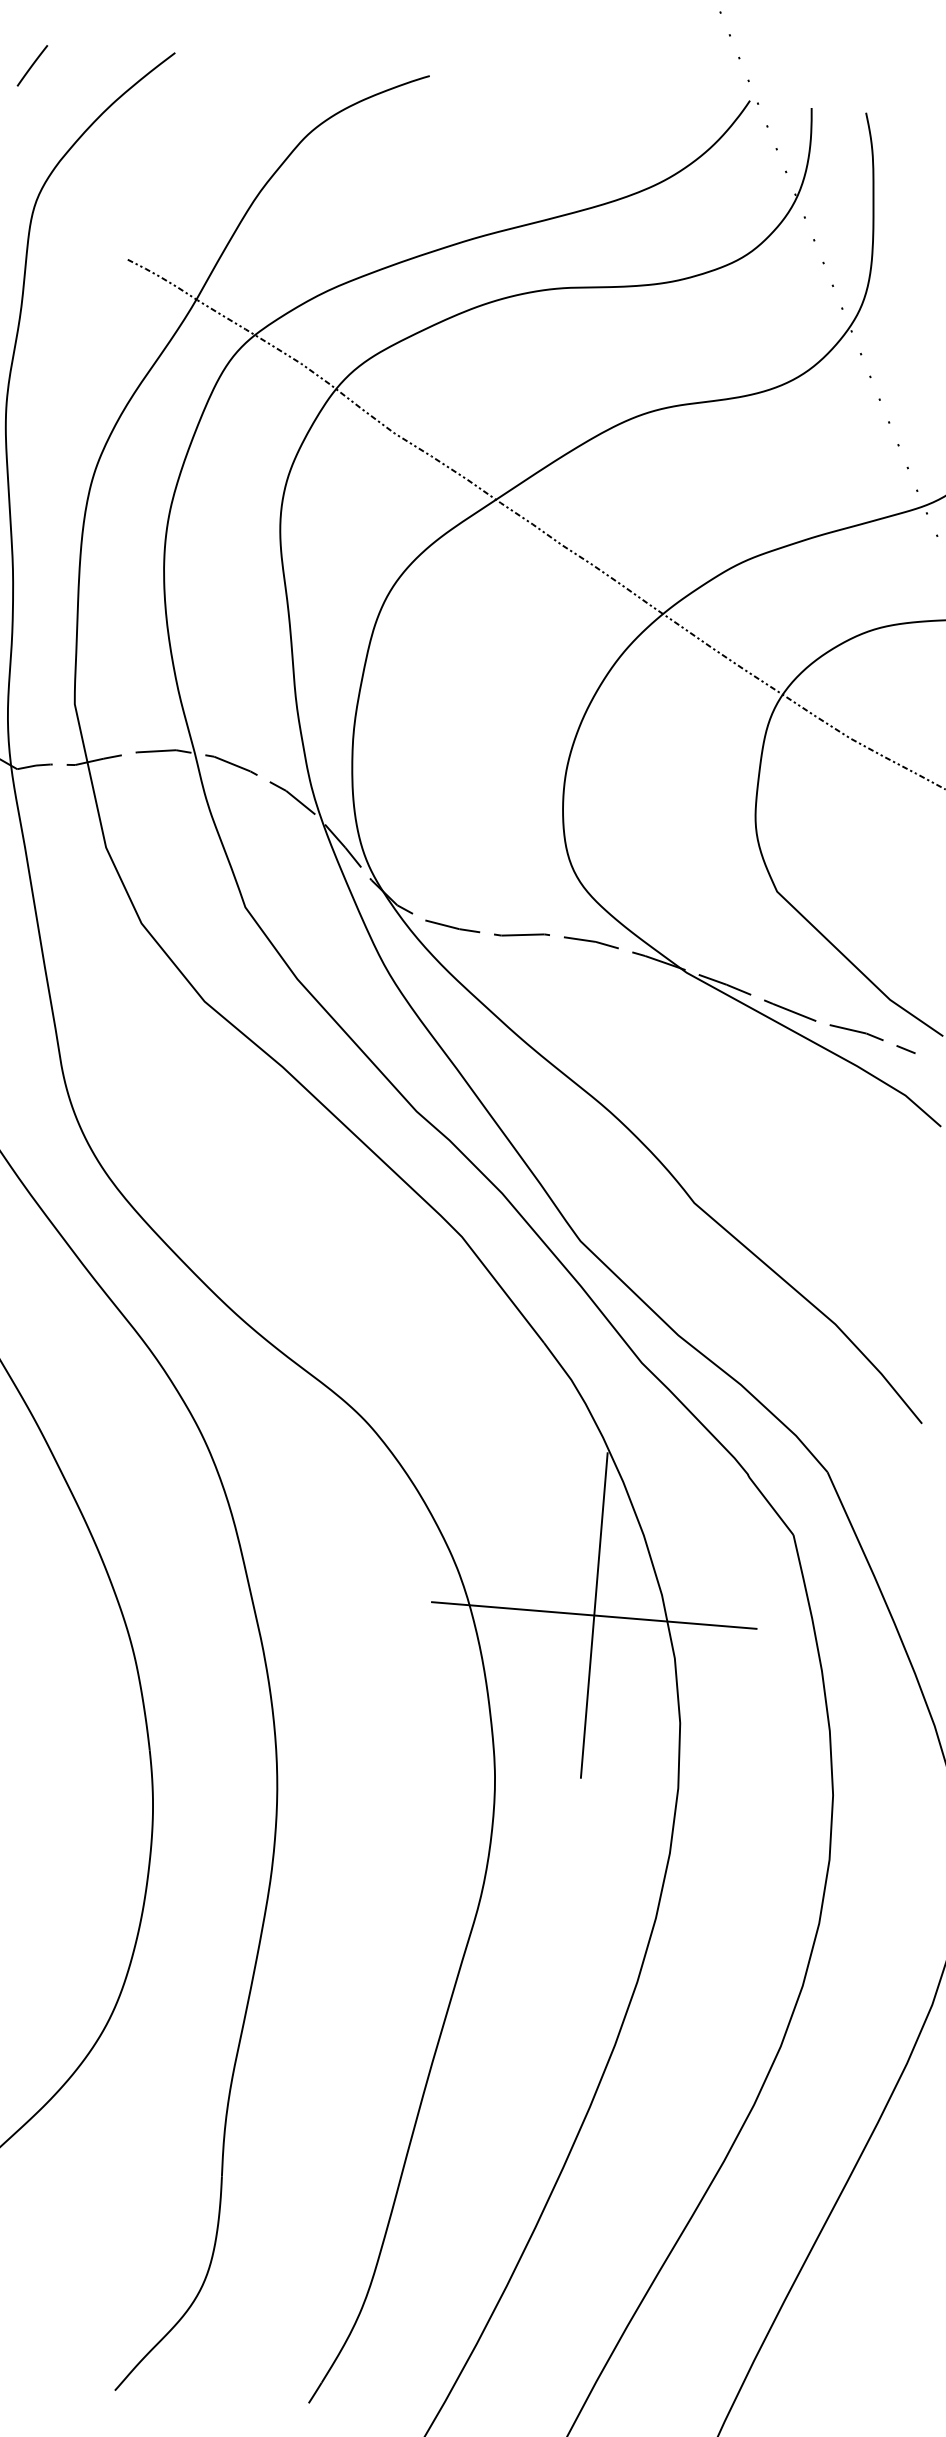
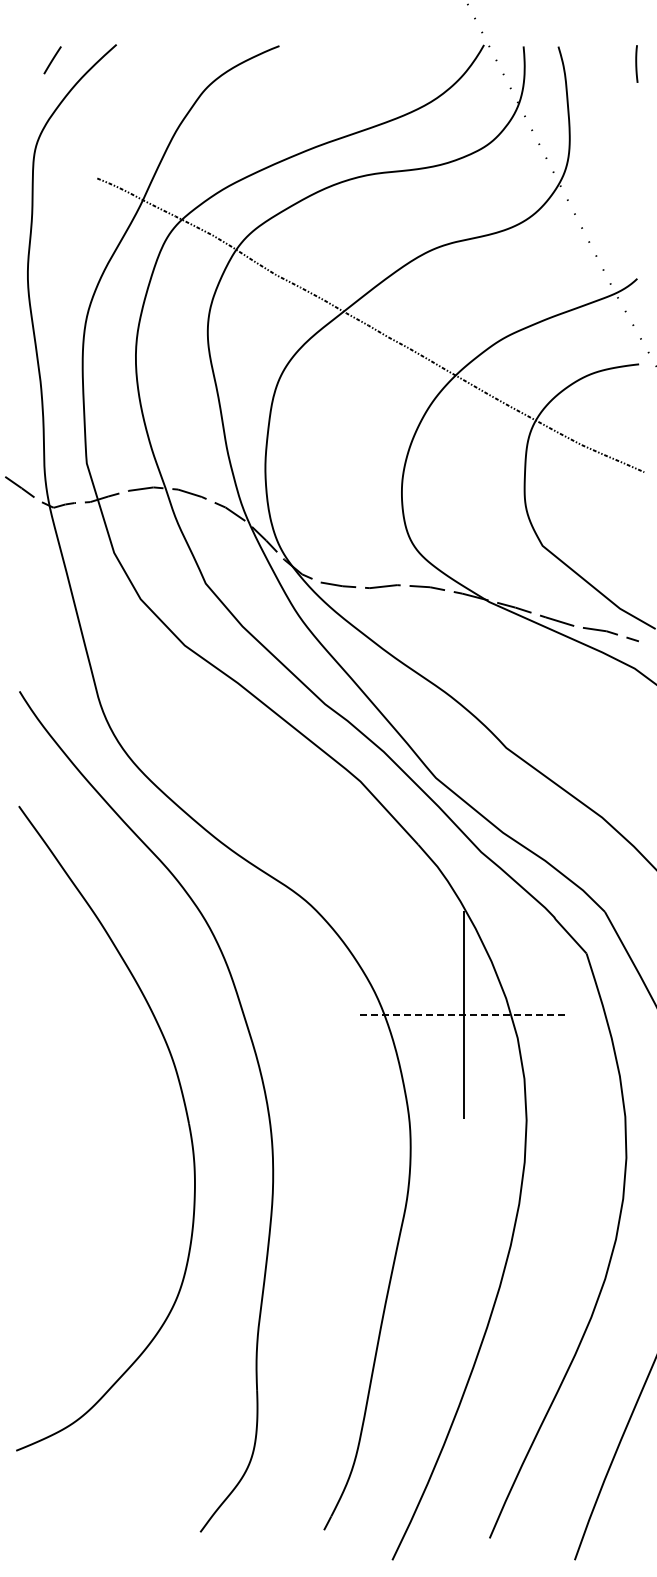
line: (32, 66) -> (52, 60), moved
line: (594, 1616) -> (464, 1015), solid -> dashed

